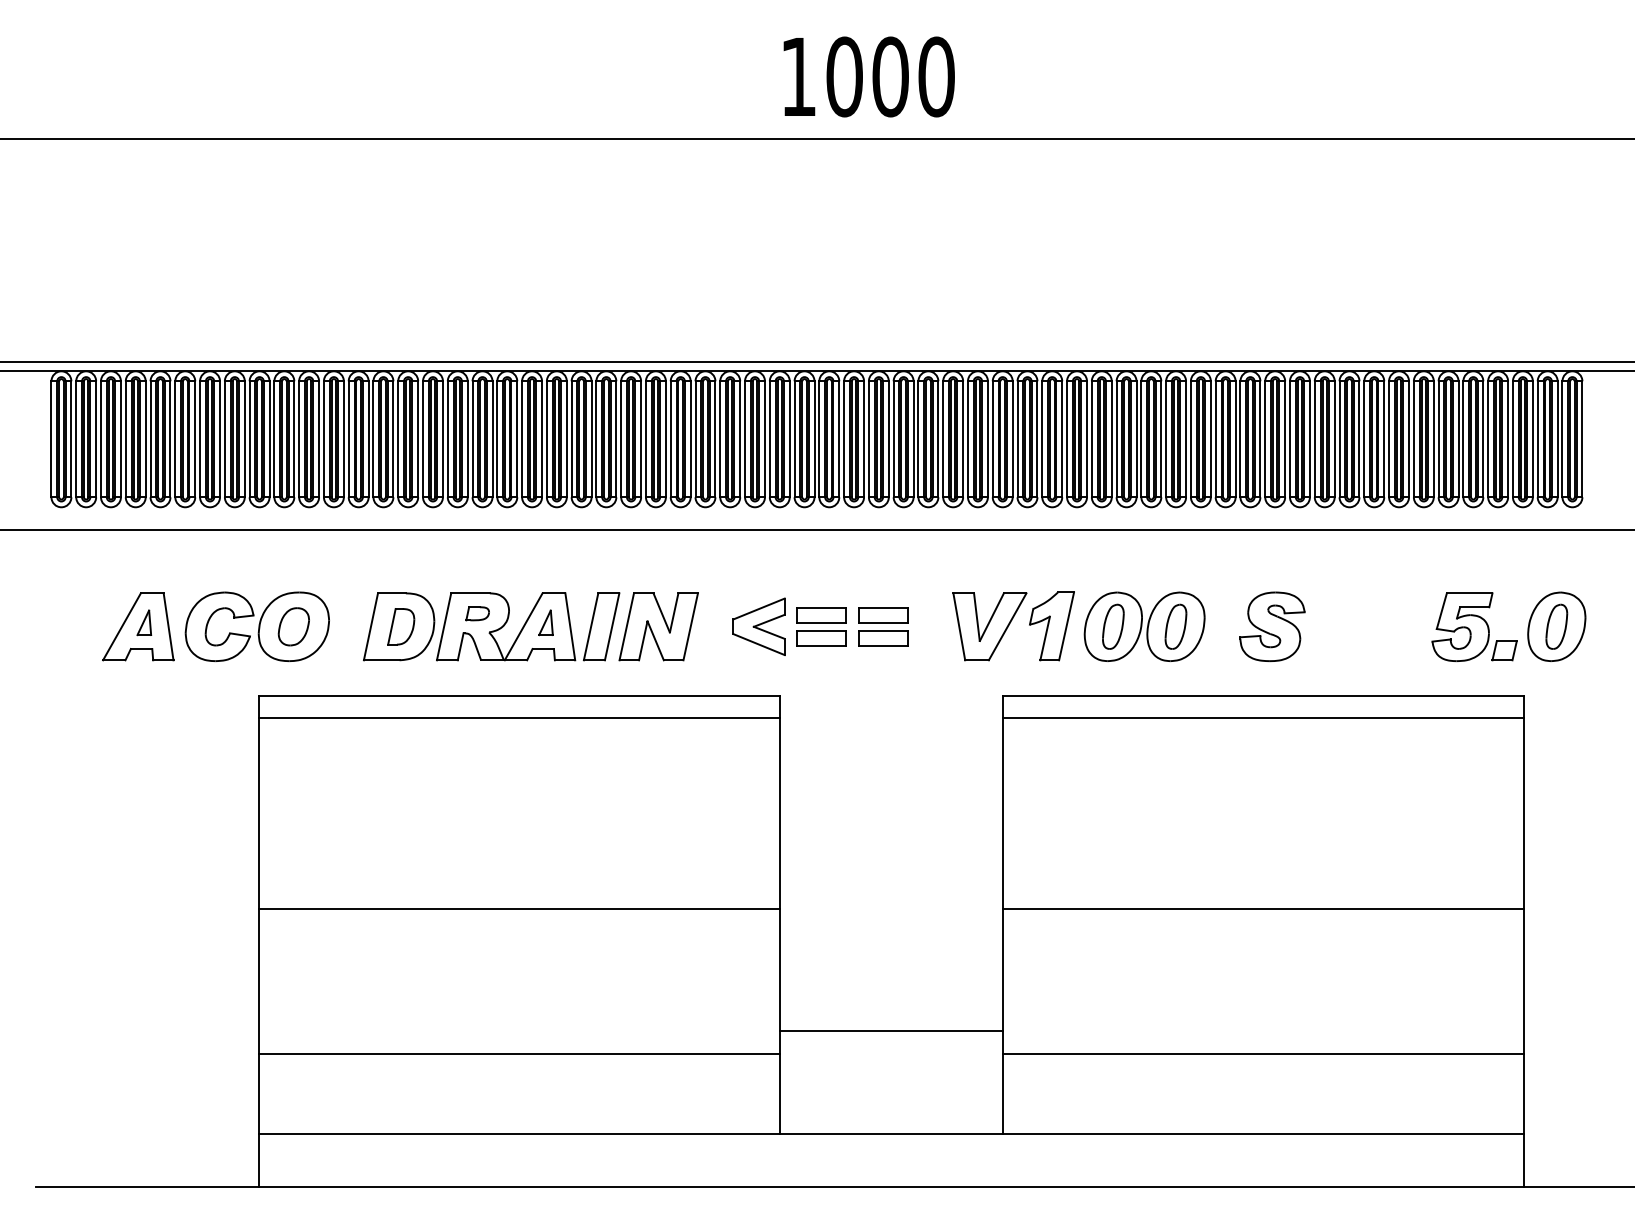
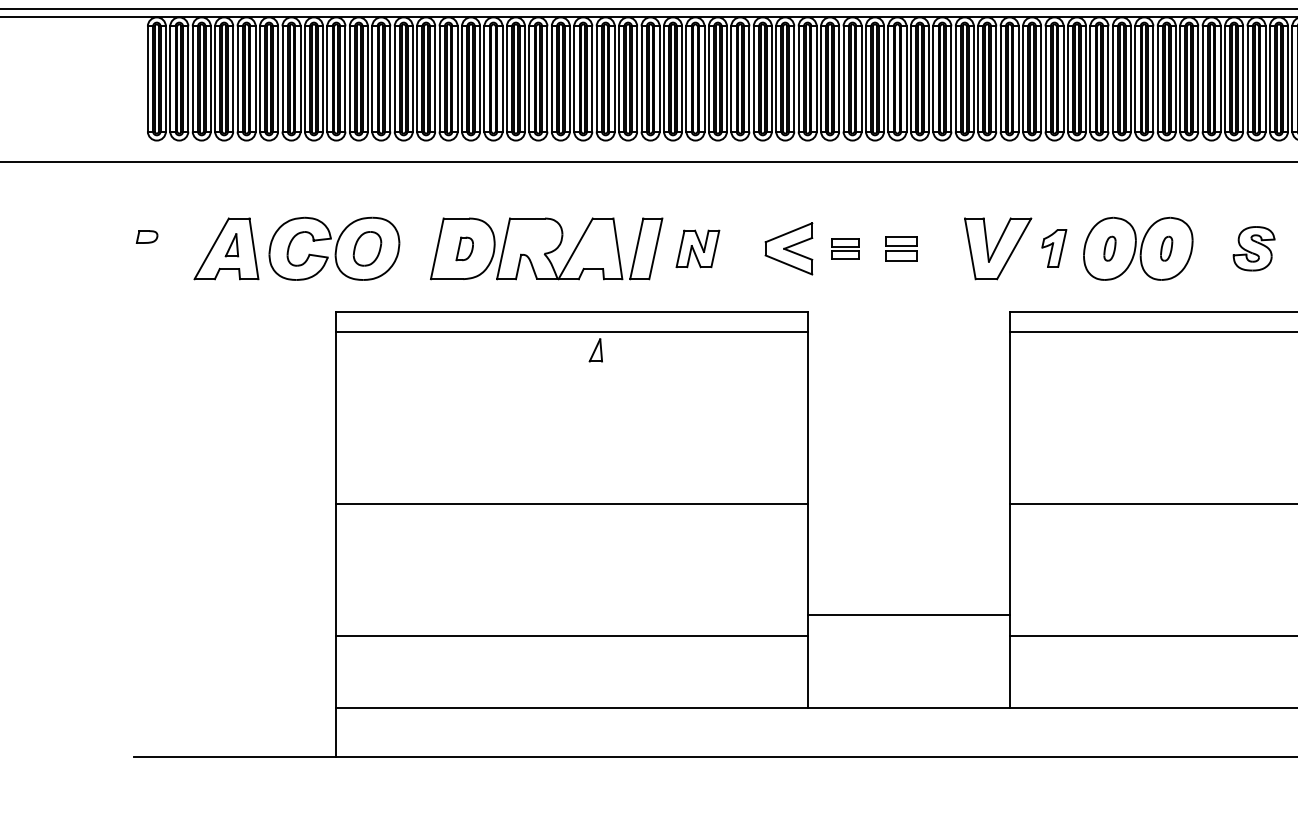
part: (477, 613) -> (146, 236), moved
part: (545, 622) -> (595, 350), moved
part: (401, 626) -> (464, 248), size x0.7
part: (658, 626) -> (697, 248), size x0.6
part: (821, 626) -> (845, 248), size x0.6
part: (883, 626) -> (901, 248), size x0.7
part: (1051, 626) -> (1053, 248), size x0.6
part: (1113, 626) -> (1110, 248), size x0.6
part: (1175, 626) -> (1166, 248), size x0.6
part: (1272, 626) -> (1254, 248), size x0.7

